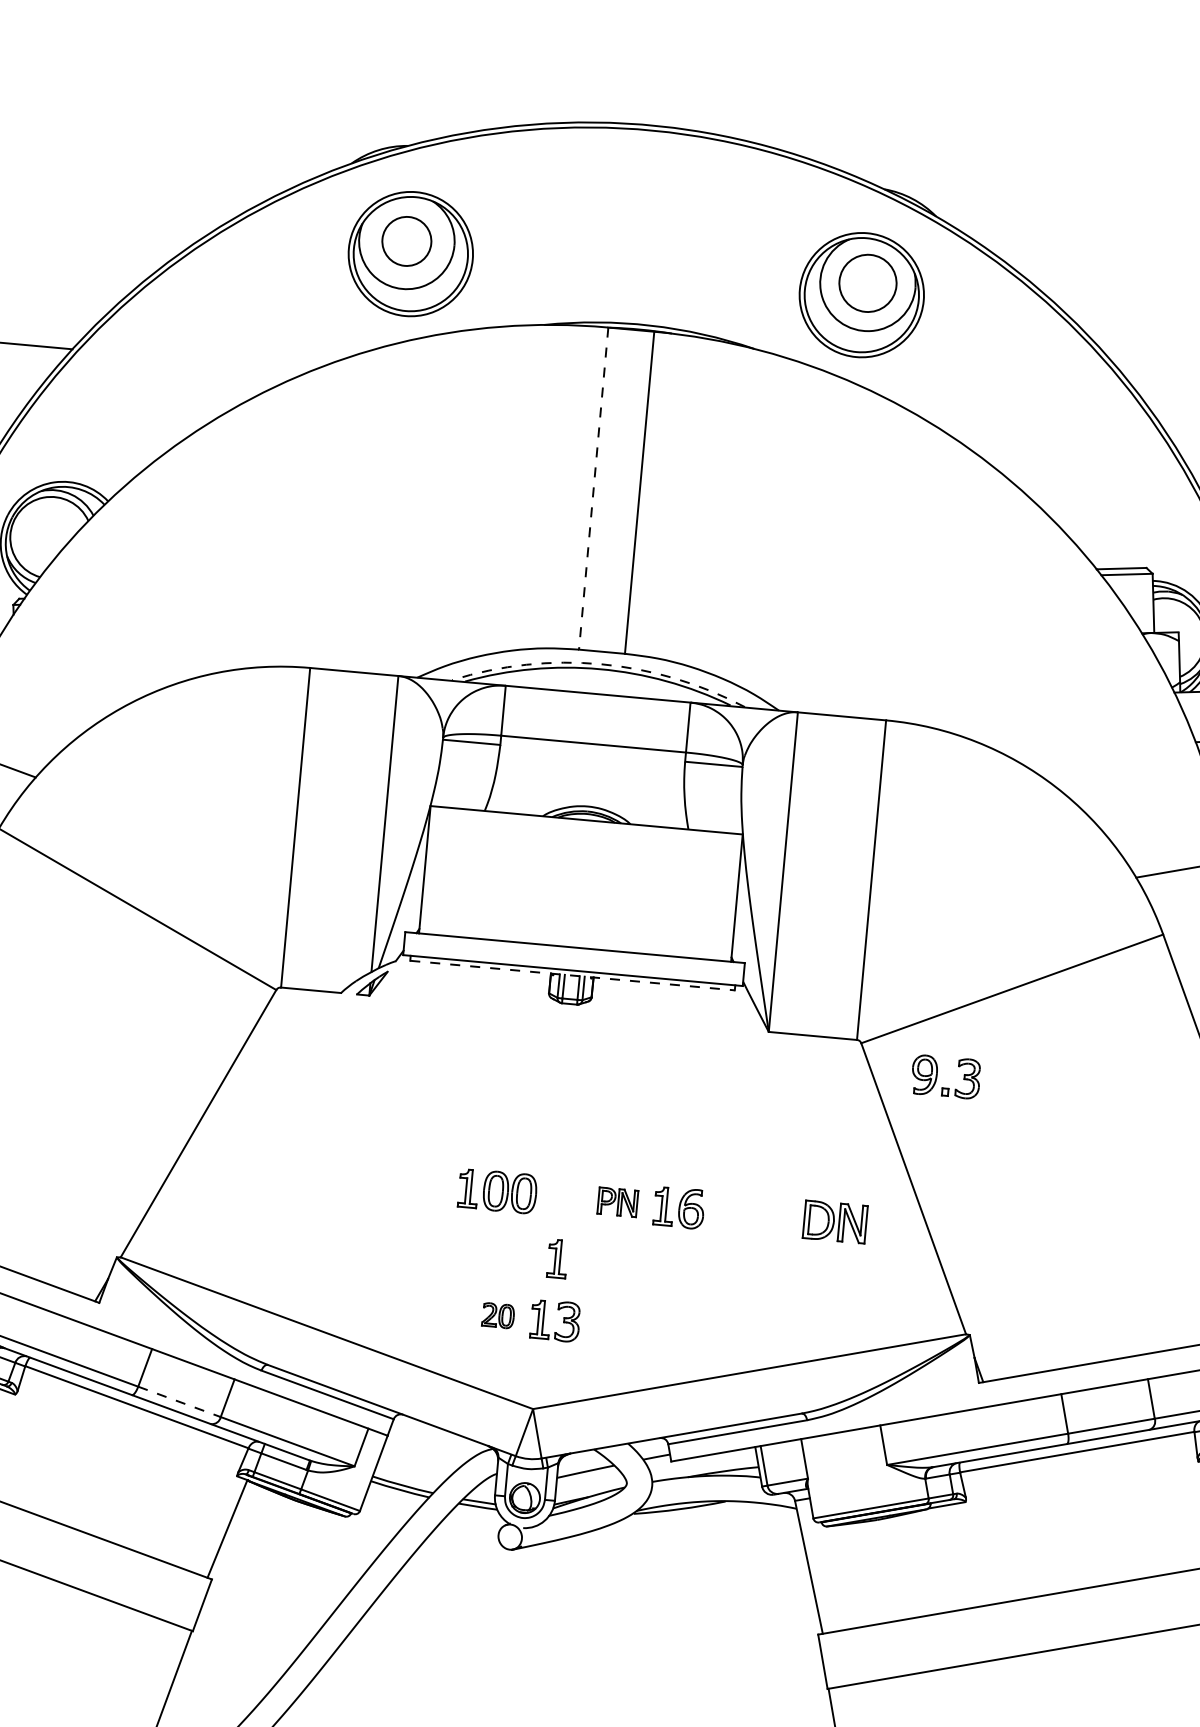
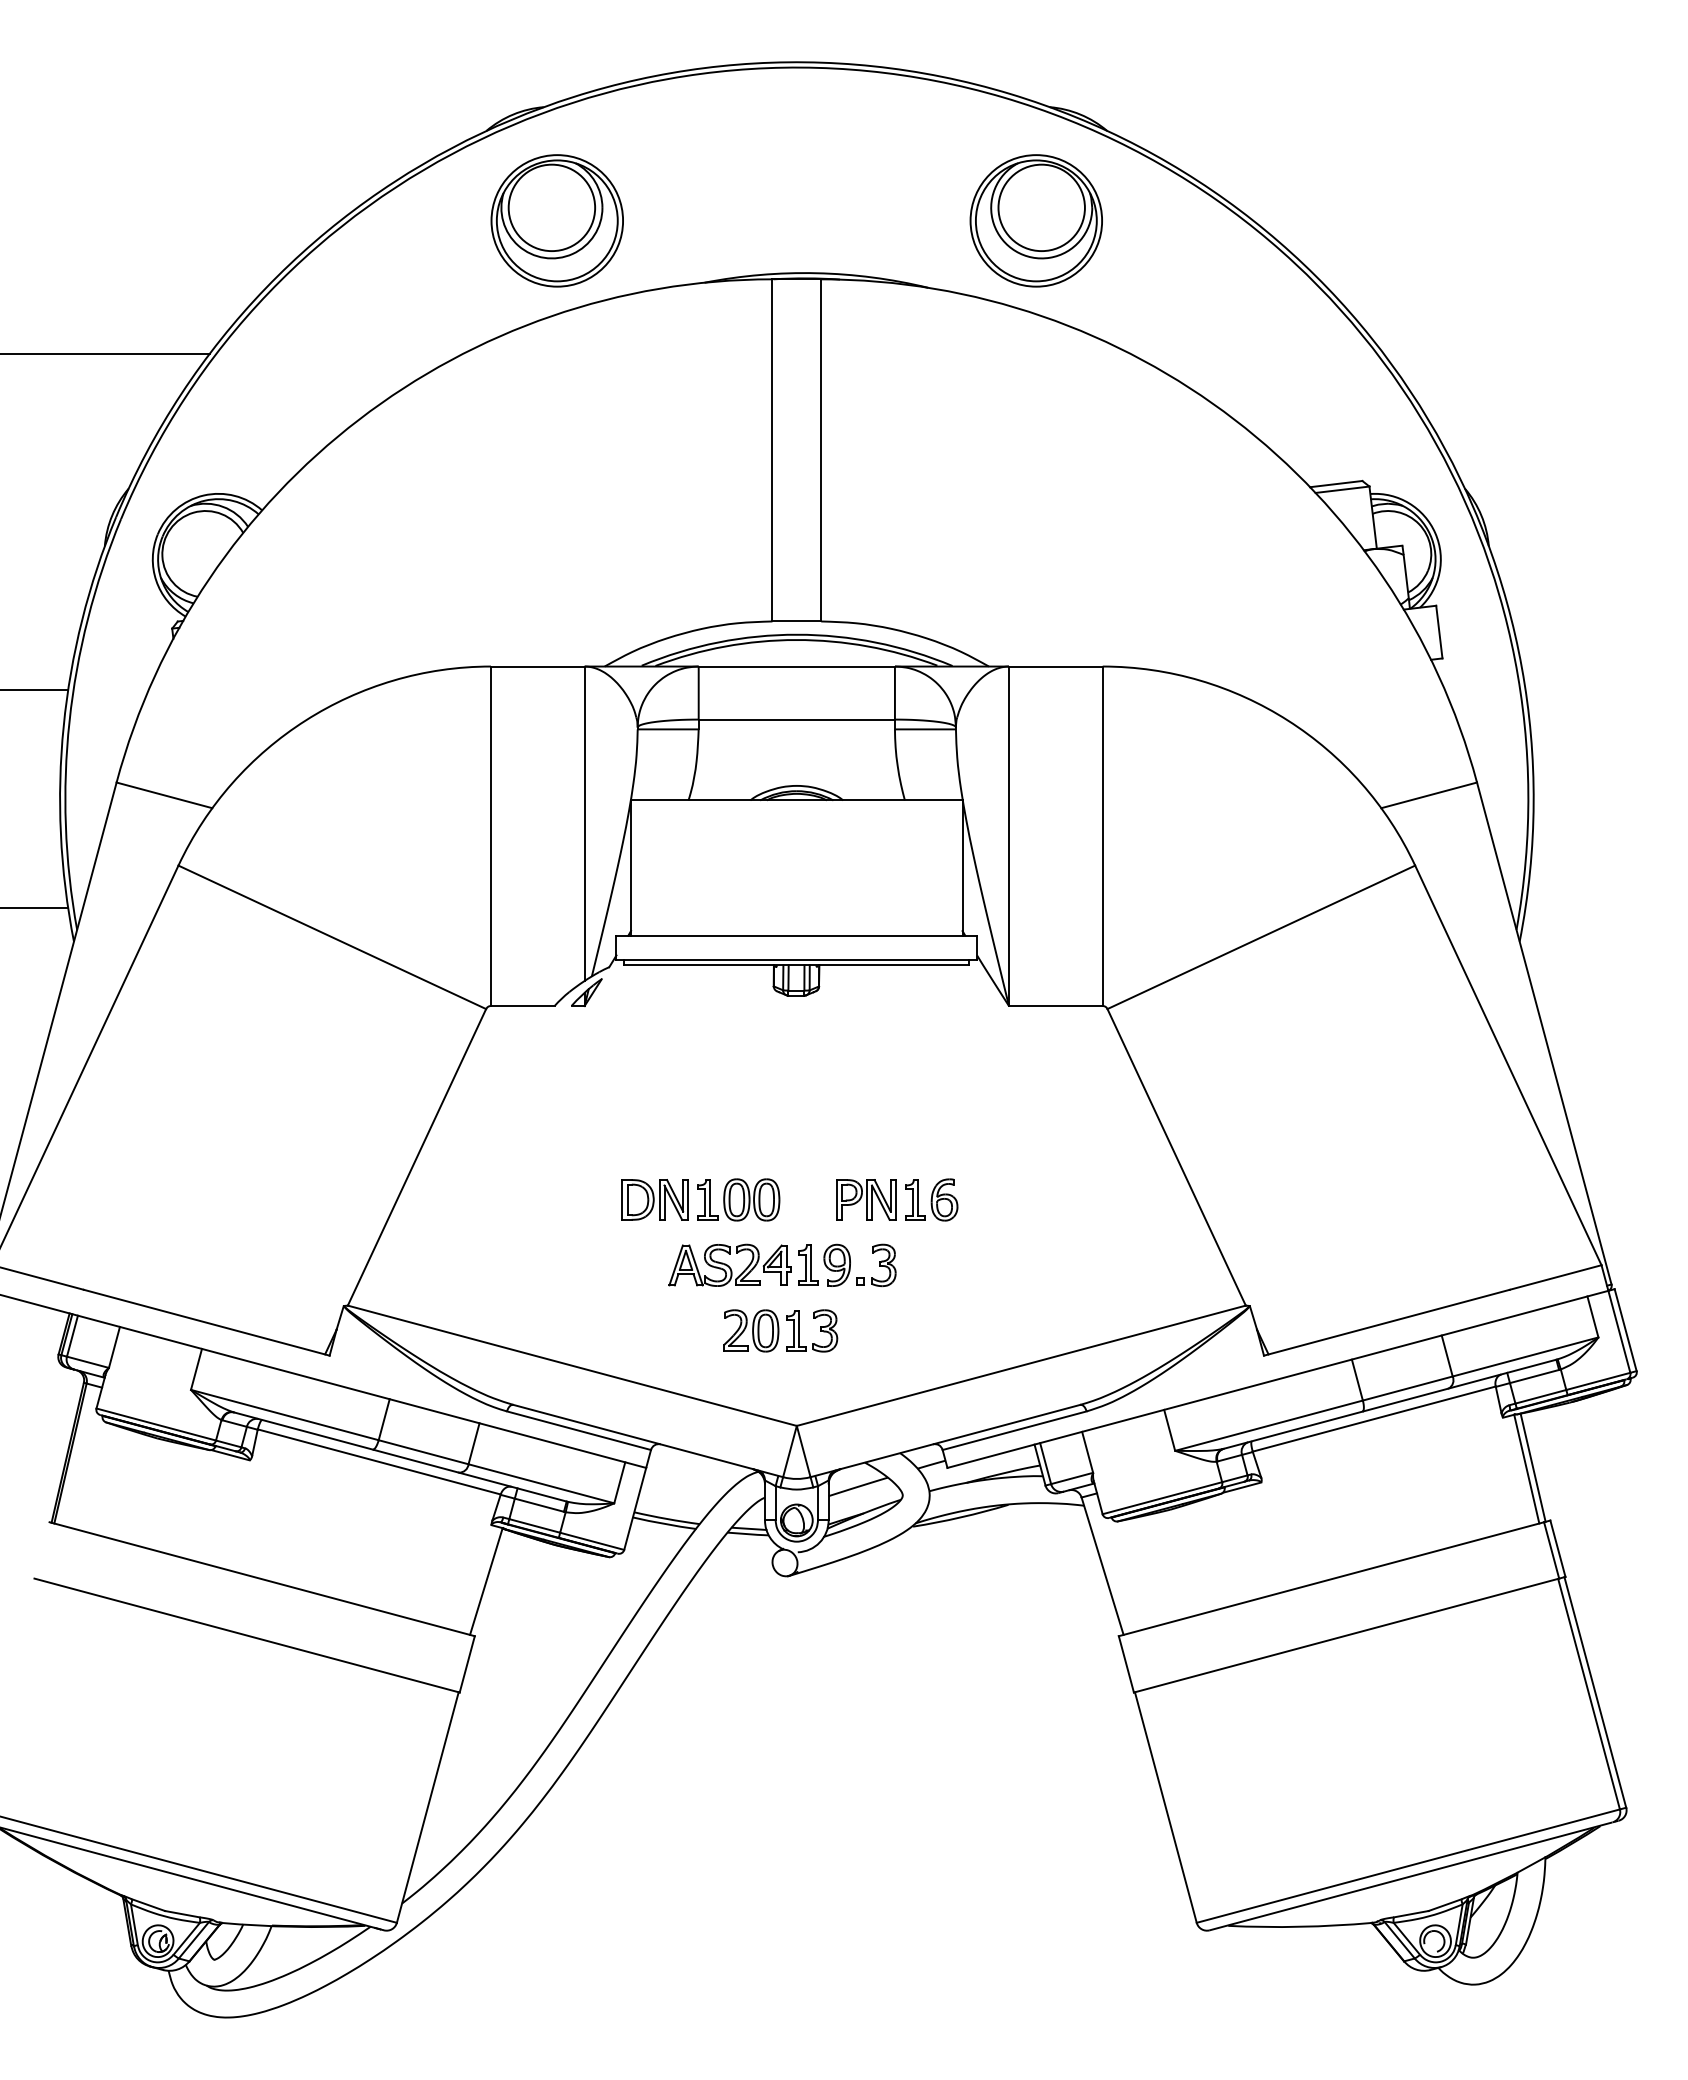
circle: (406, 241) -> (551, 207), size x1.67
circle: (867, 283) -> (1041, 207), size x1.43
line: (593, 488) -> (772, 450), dashed -> solid
arc: (601, 664) -> (797, 634), dashed -> solid
line: (573, 975) -> (797, 965), dashed -> solid
part: (937, 1076) -> (850, 1265), moved
part: (618, 1201) -> (866, 1199), size x1.43
part: (834, 1221) -> (654, 1199), moved
part: (483, 1251) -> (729, 1264), added
part: (498, 1315) -> (751, 1330), size x1.67
line: (179, 1402) -> (423, 1452), dashed -> solid

